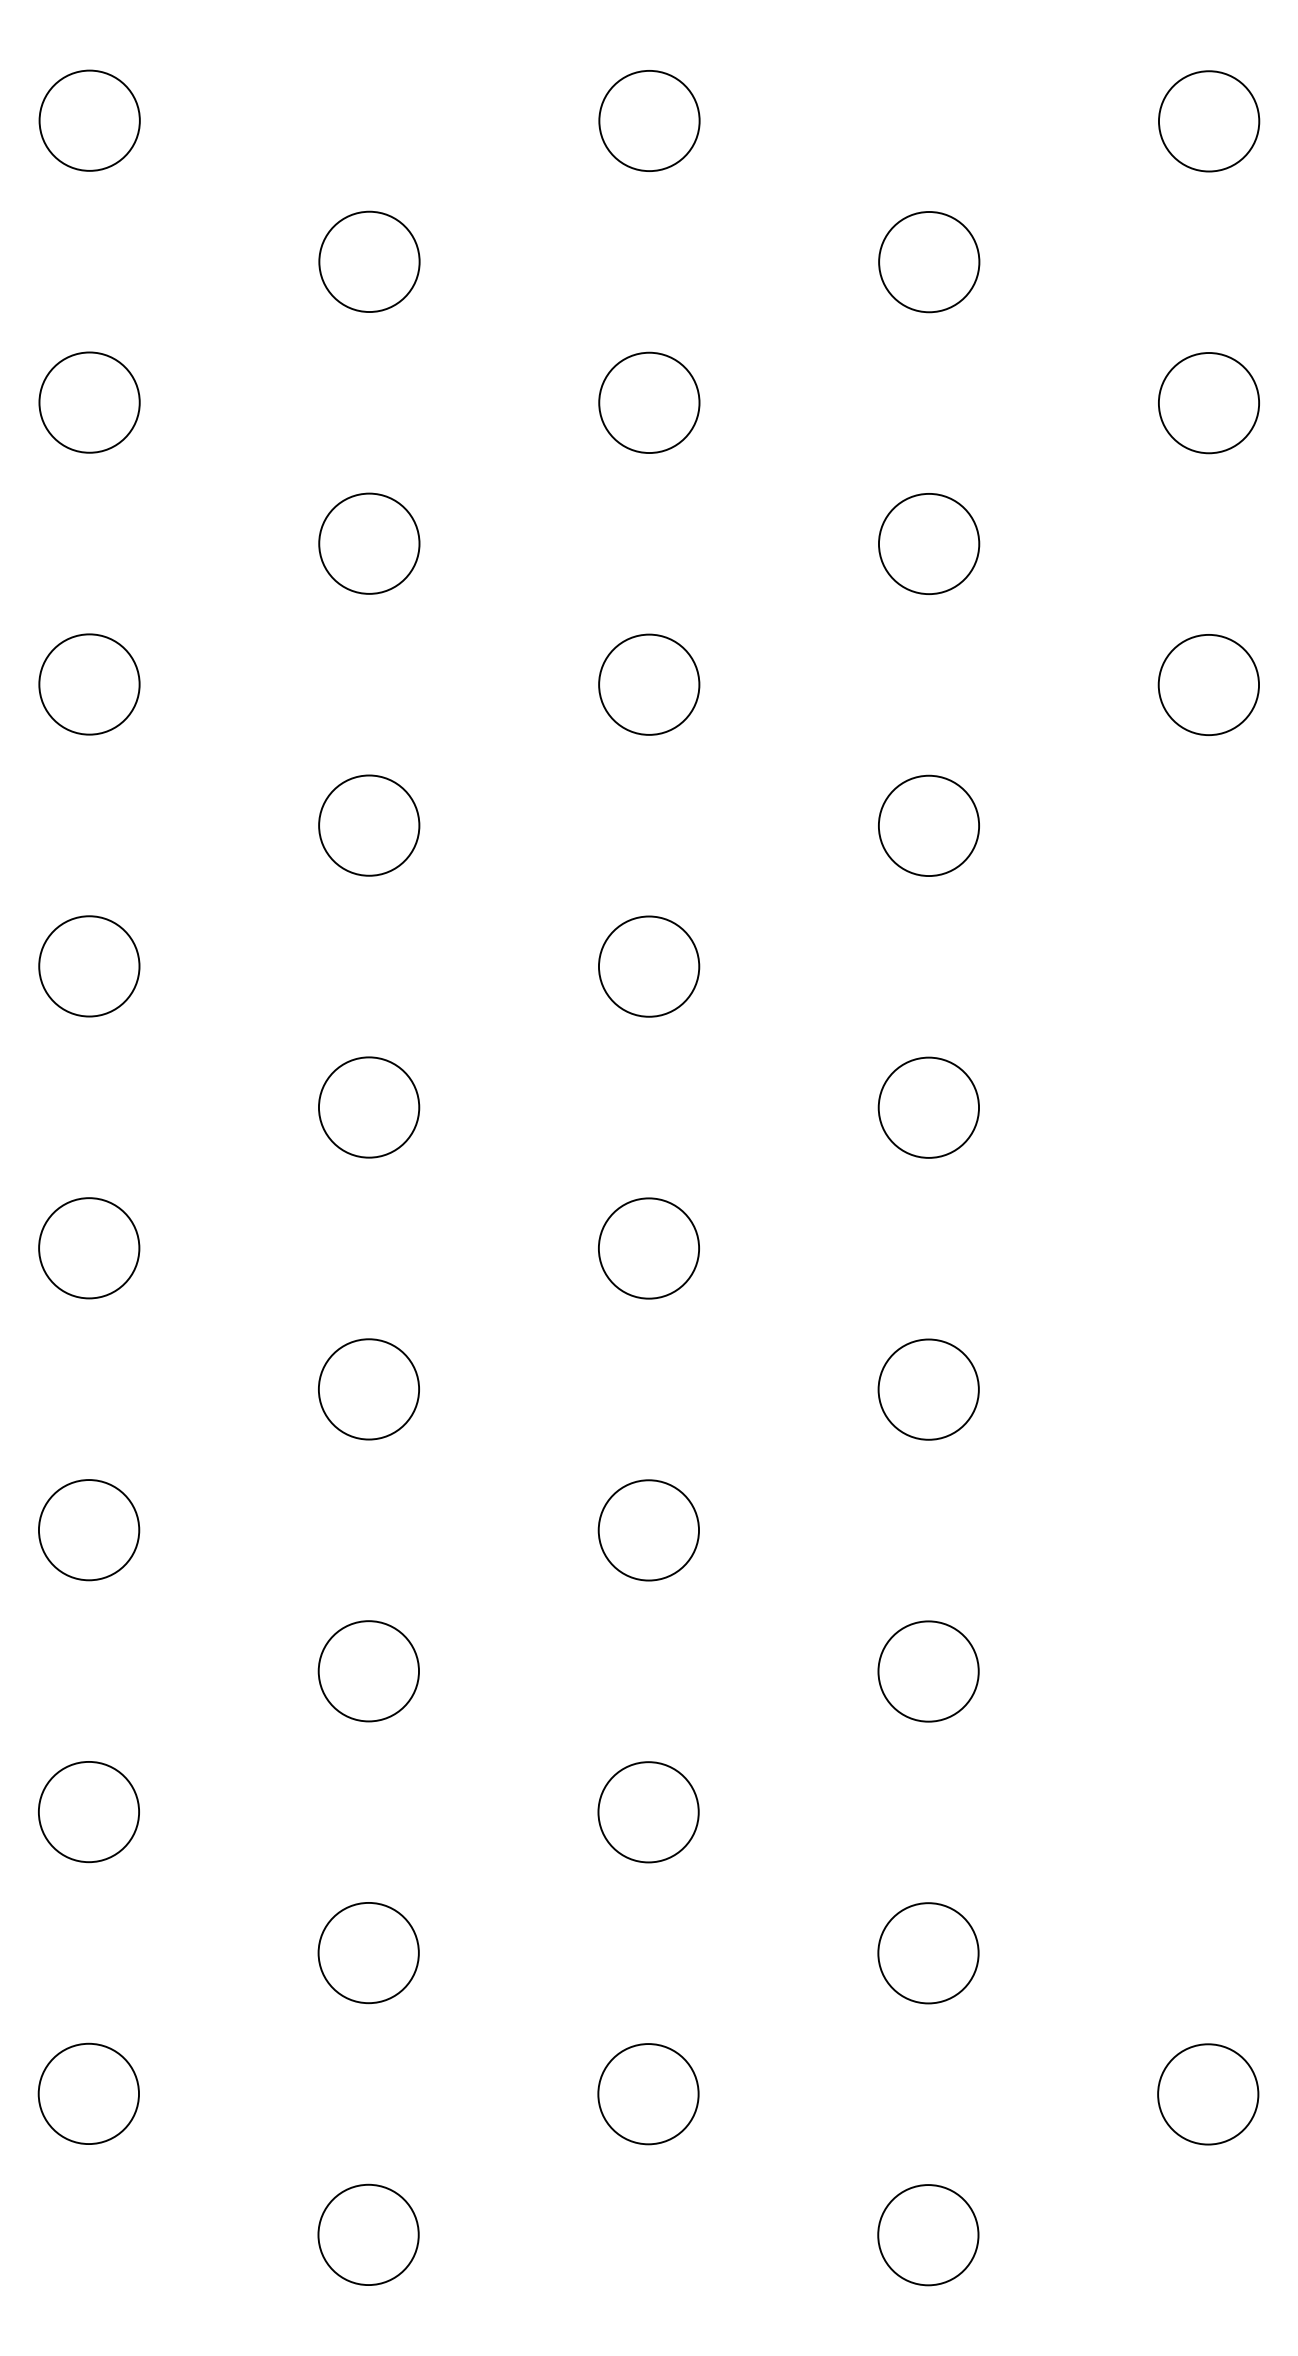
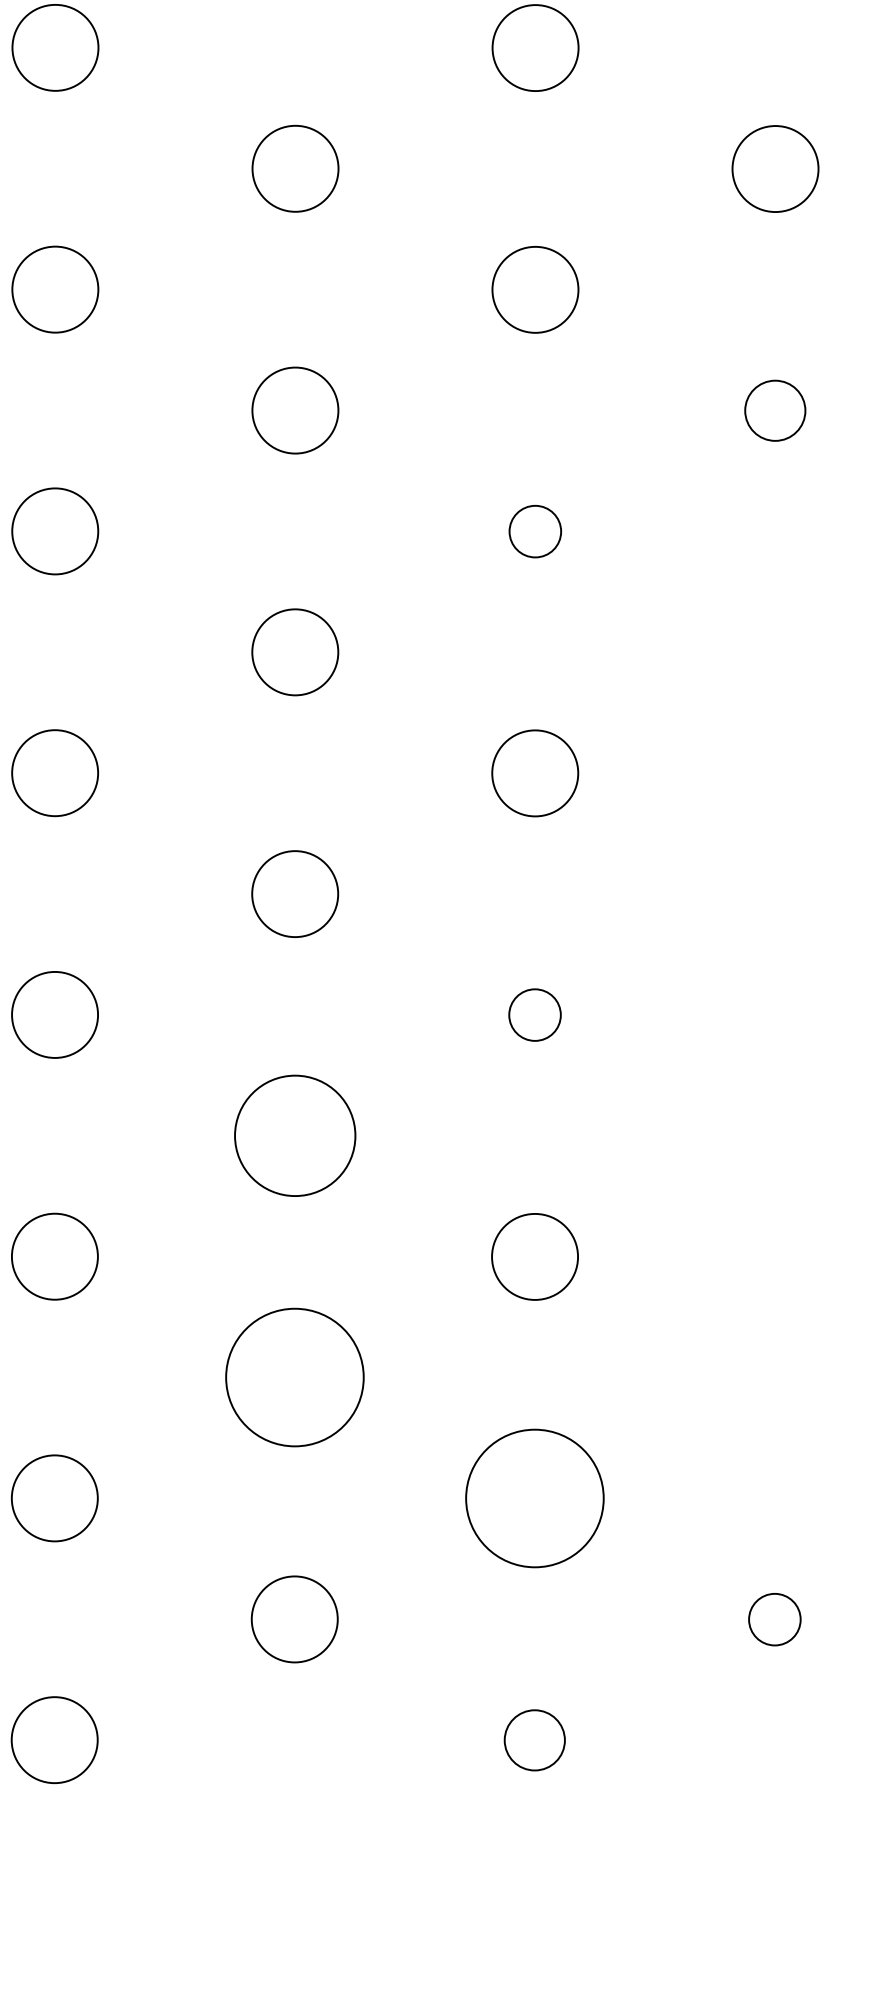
circle: (1208, 684) -> (775, 410), size x0.7
circle: (928, 825) -> (534, 531), size x0.6
circle: (928, 1389) -> (534, 1015), size x0.6
circle: (648, 1530) -> (294, 1135), size x1.4
circle: (648, 1812) -> (294, 1377), size x1.6
circle: (928, 1953) -> (534, 1498), size x1.6
circle: (1208, 2094) -> (775, 1619), size x0.6
circle: (928, 2235) -> (534, 1740), size x0.7

